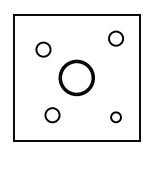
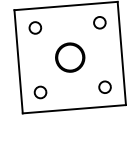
circle: (43, 49) -> (35, 27), moved
circle: (52, 115) -> (40, 92), moved
circle: (115, 117) -> (104, 87), size x1.43

